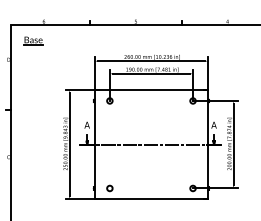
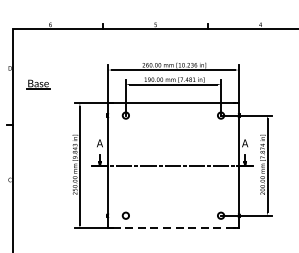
part: (33, 40) -> (38, 84), moved
line: (151, 199) -> (173, 228), solid -> dashed

